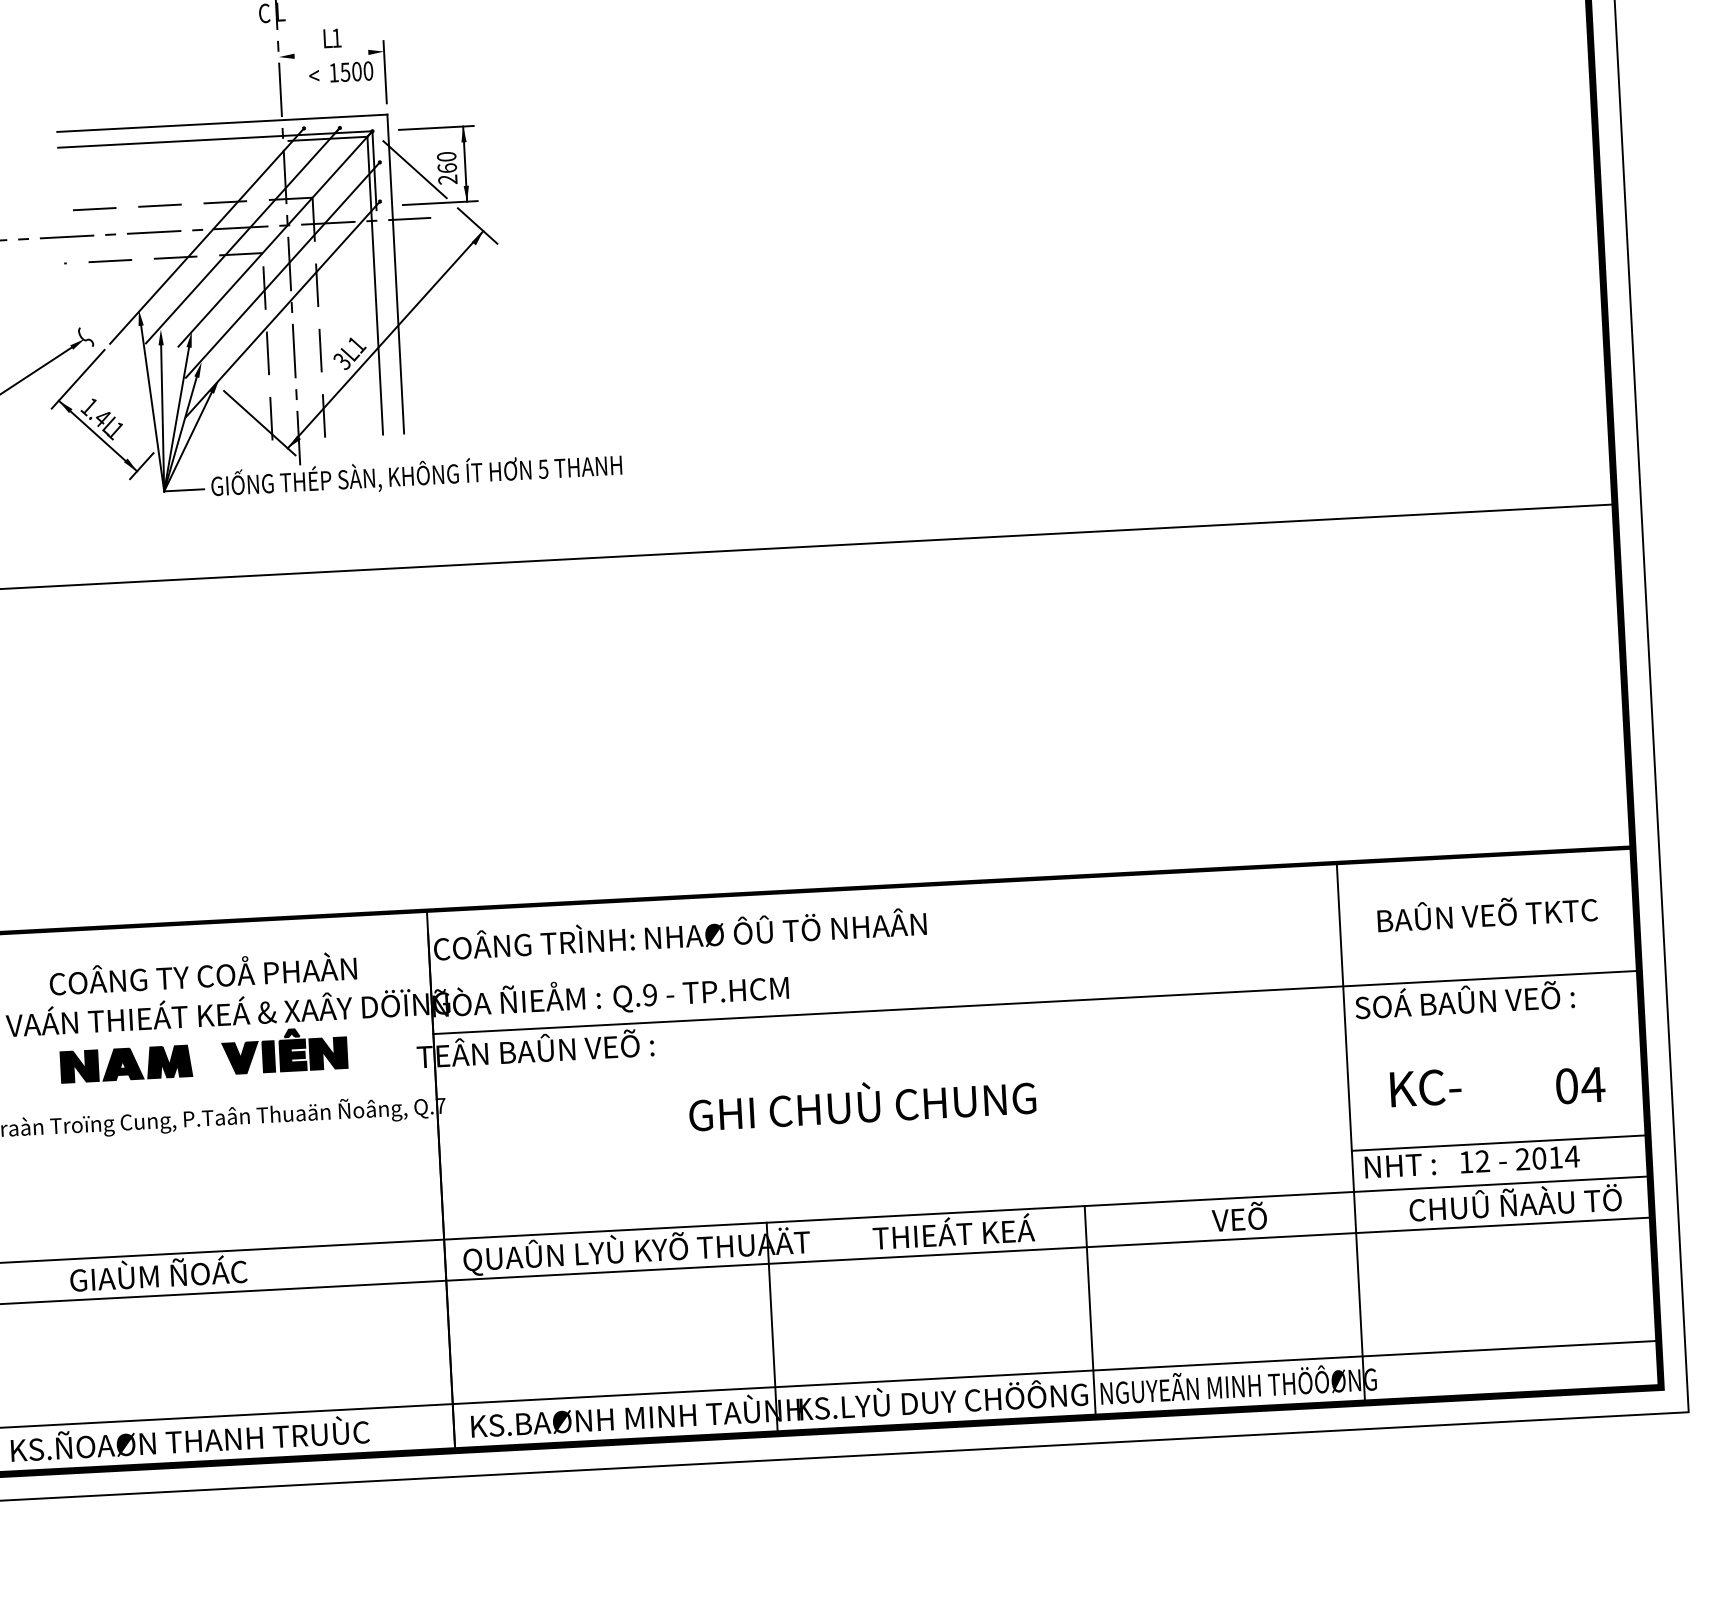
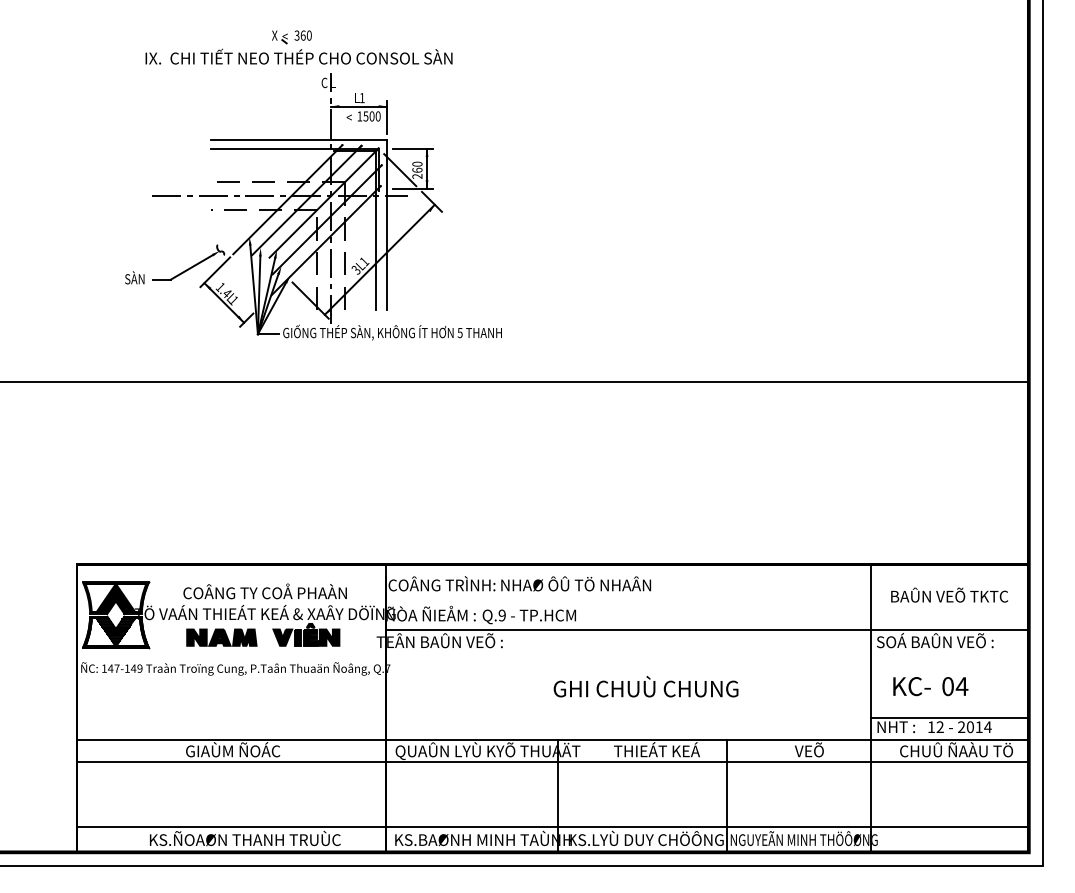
line: (330, 54) -> (358, 106), added
text: (1580, 1085) -> (955, 686), moved
text: (861, 1102) -> (645, 686), moved

